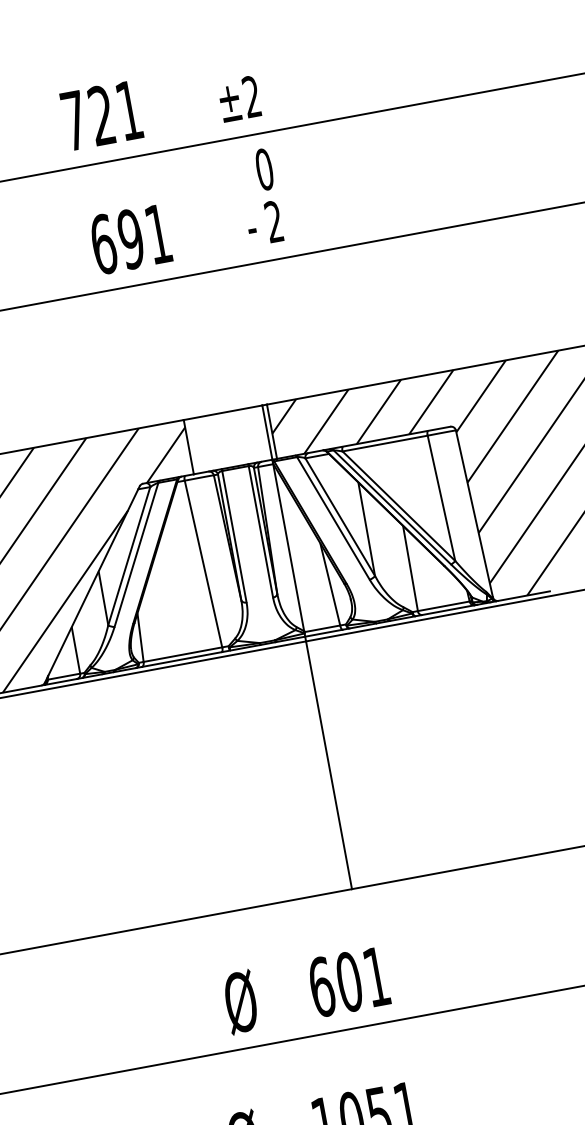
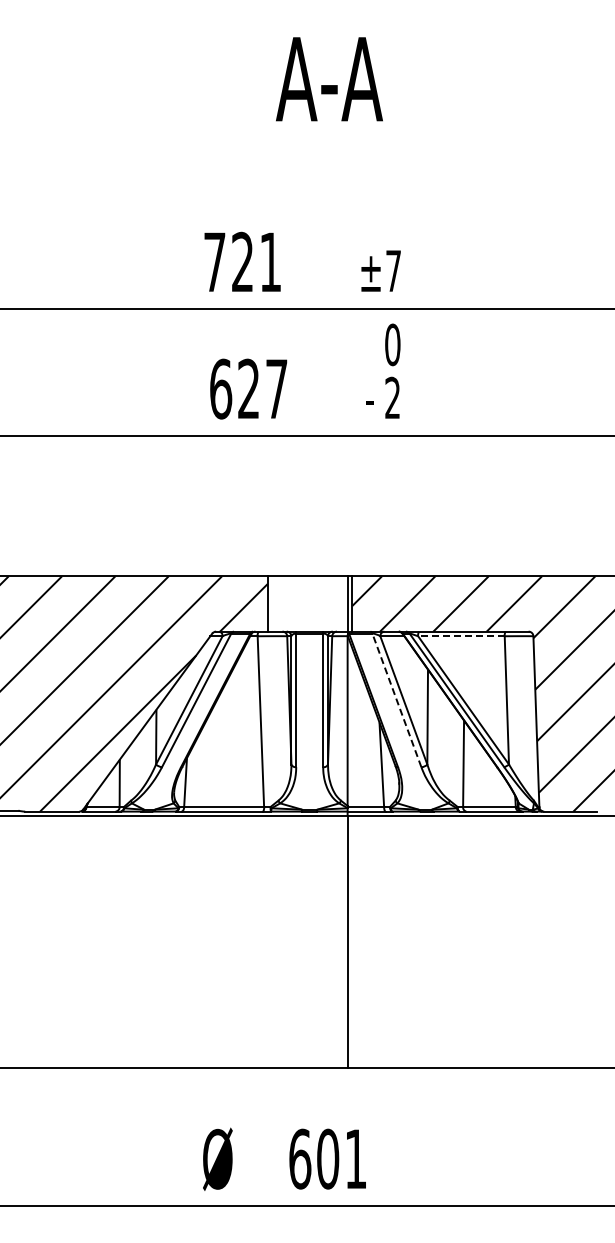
text: (251, 96) -> (393, 270), ±2 -> ±7
text: (144, 236) -> (262, 388), 691 -> 627
line: (384, 443) -> (460, 636), solid -> dashed
line: (332, 517) -> (396, 699), solid -> dashed

